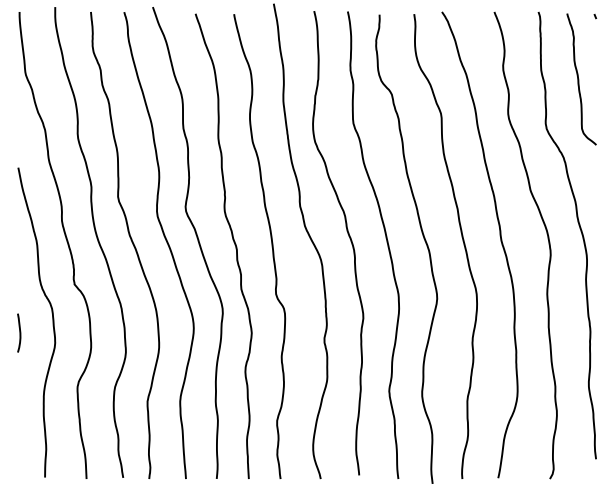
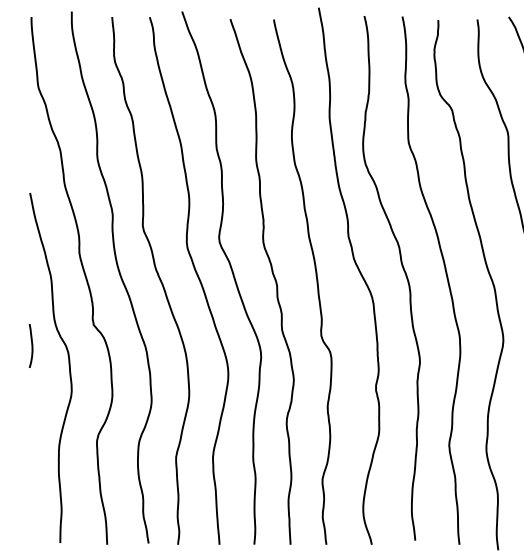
curve: (19, 332) -> (31, 345), moved

